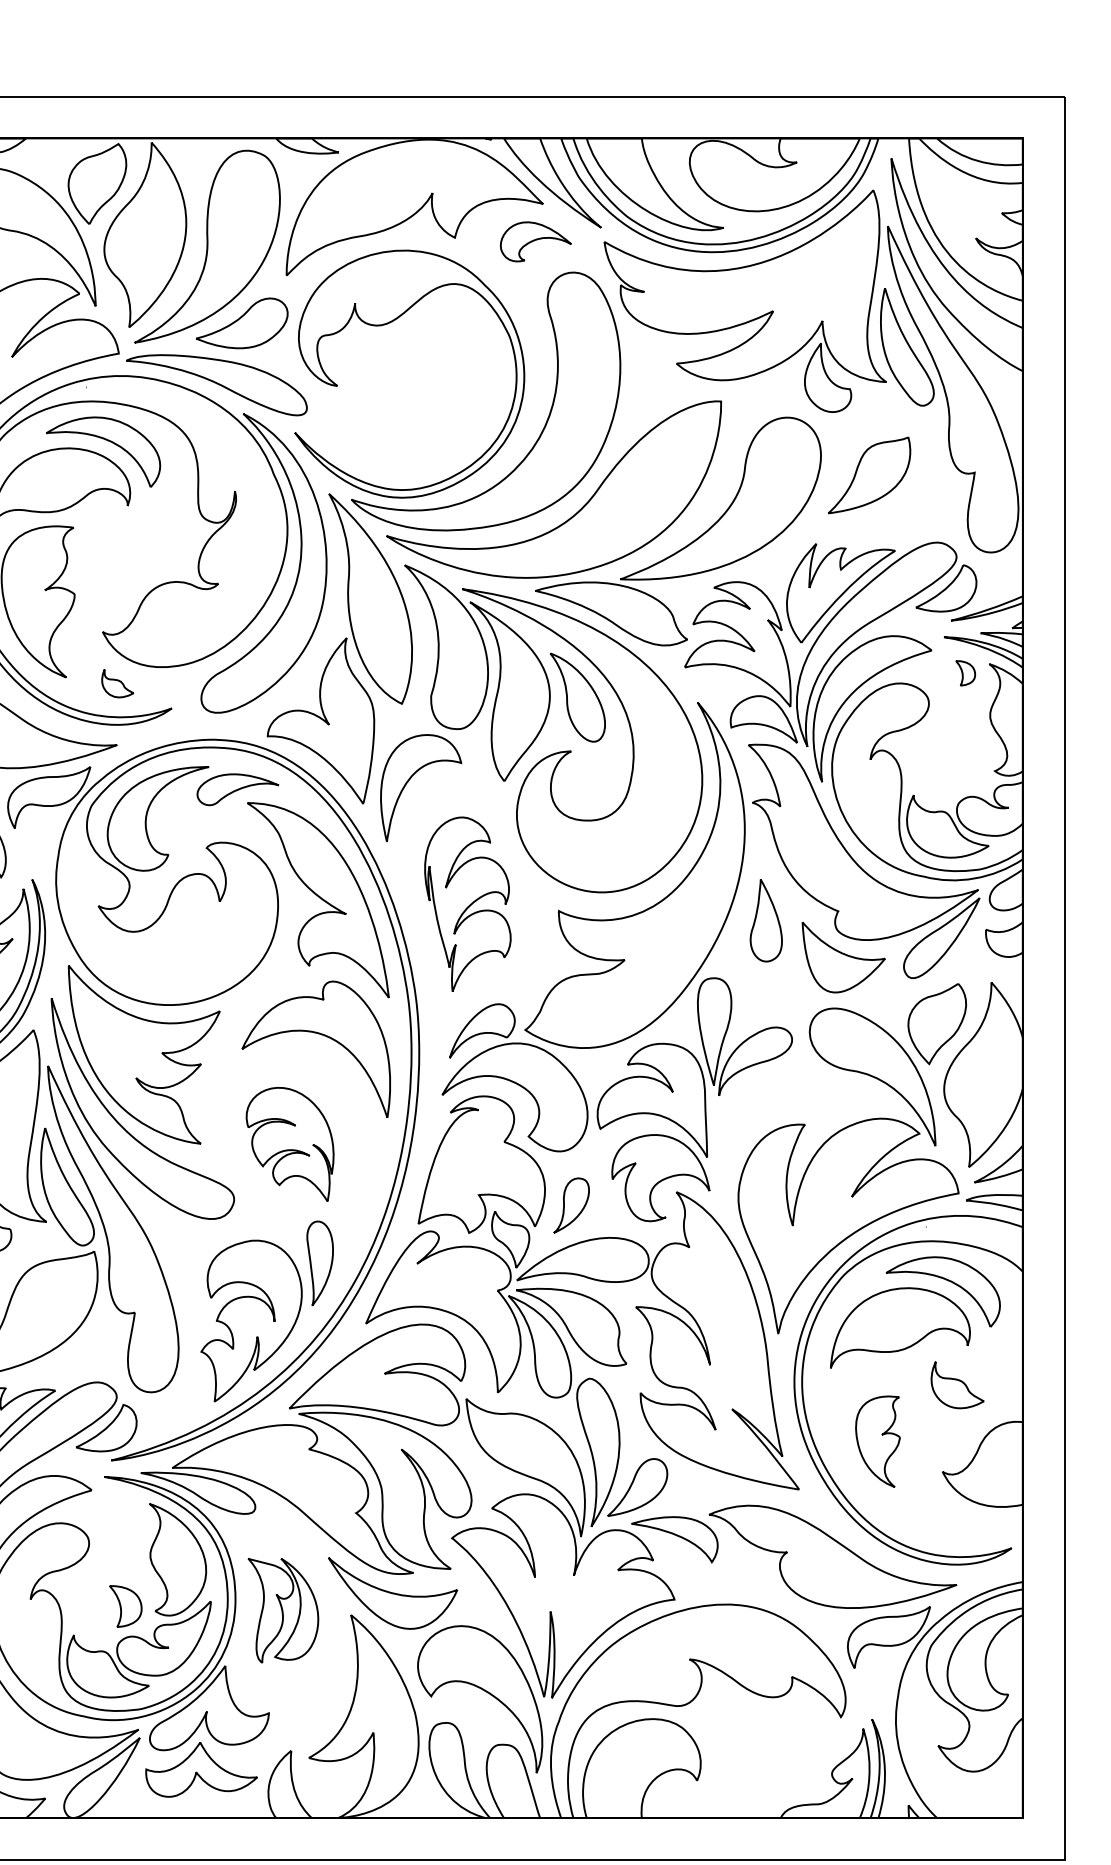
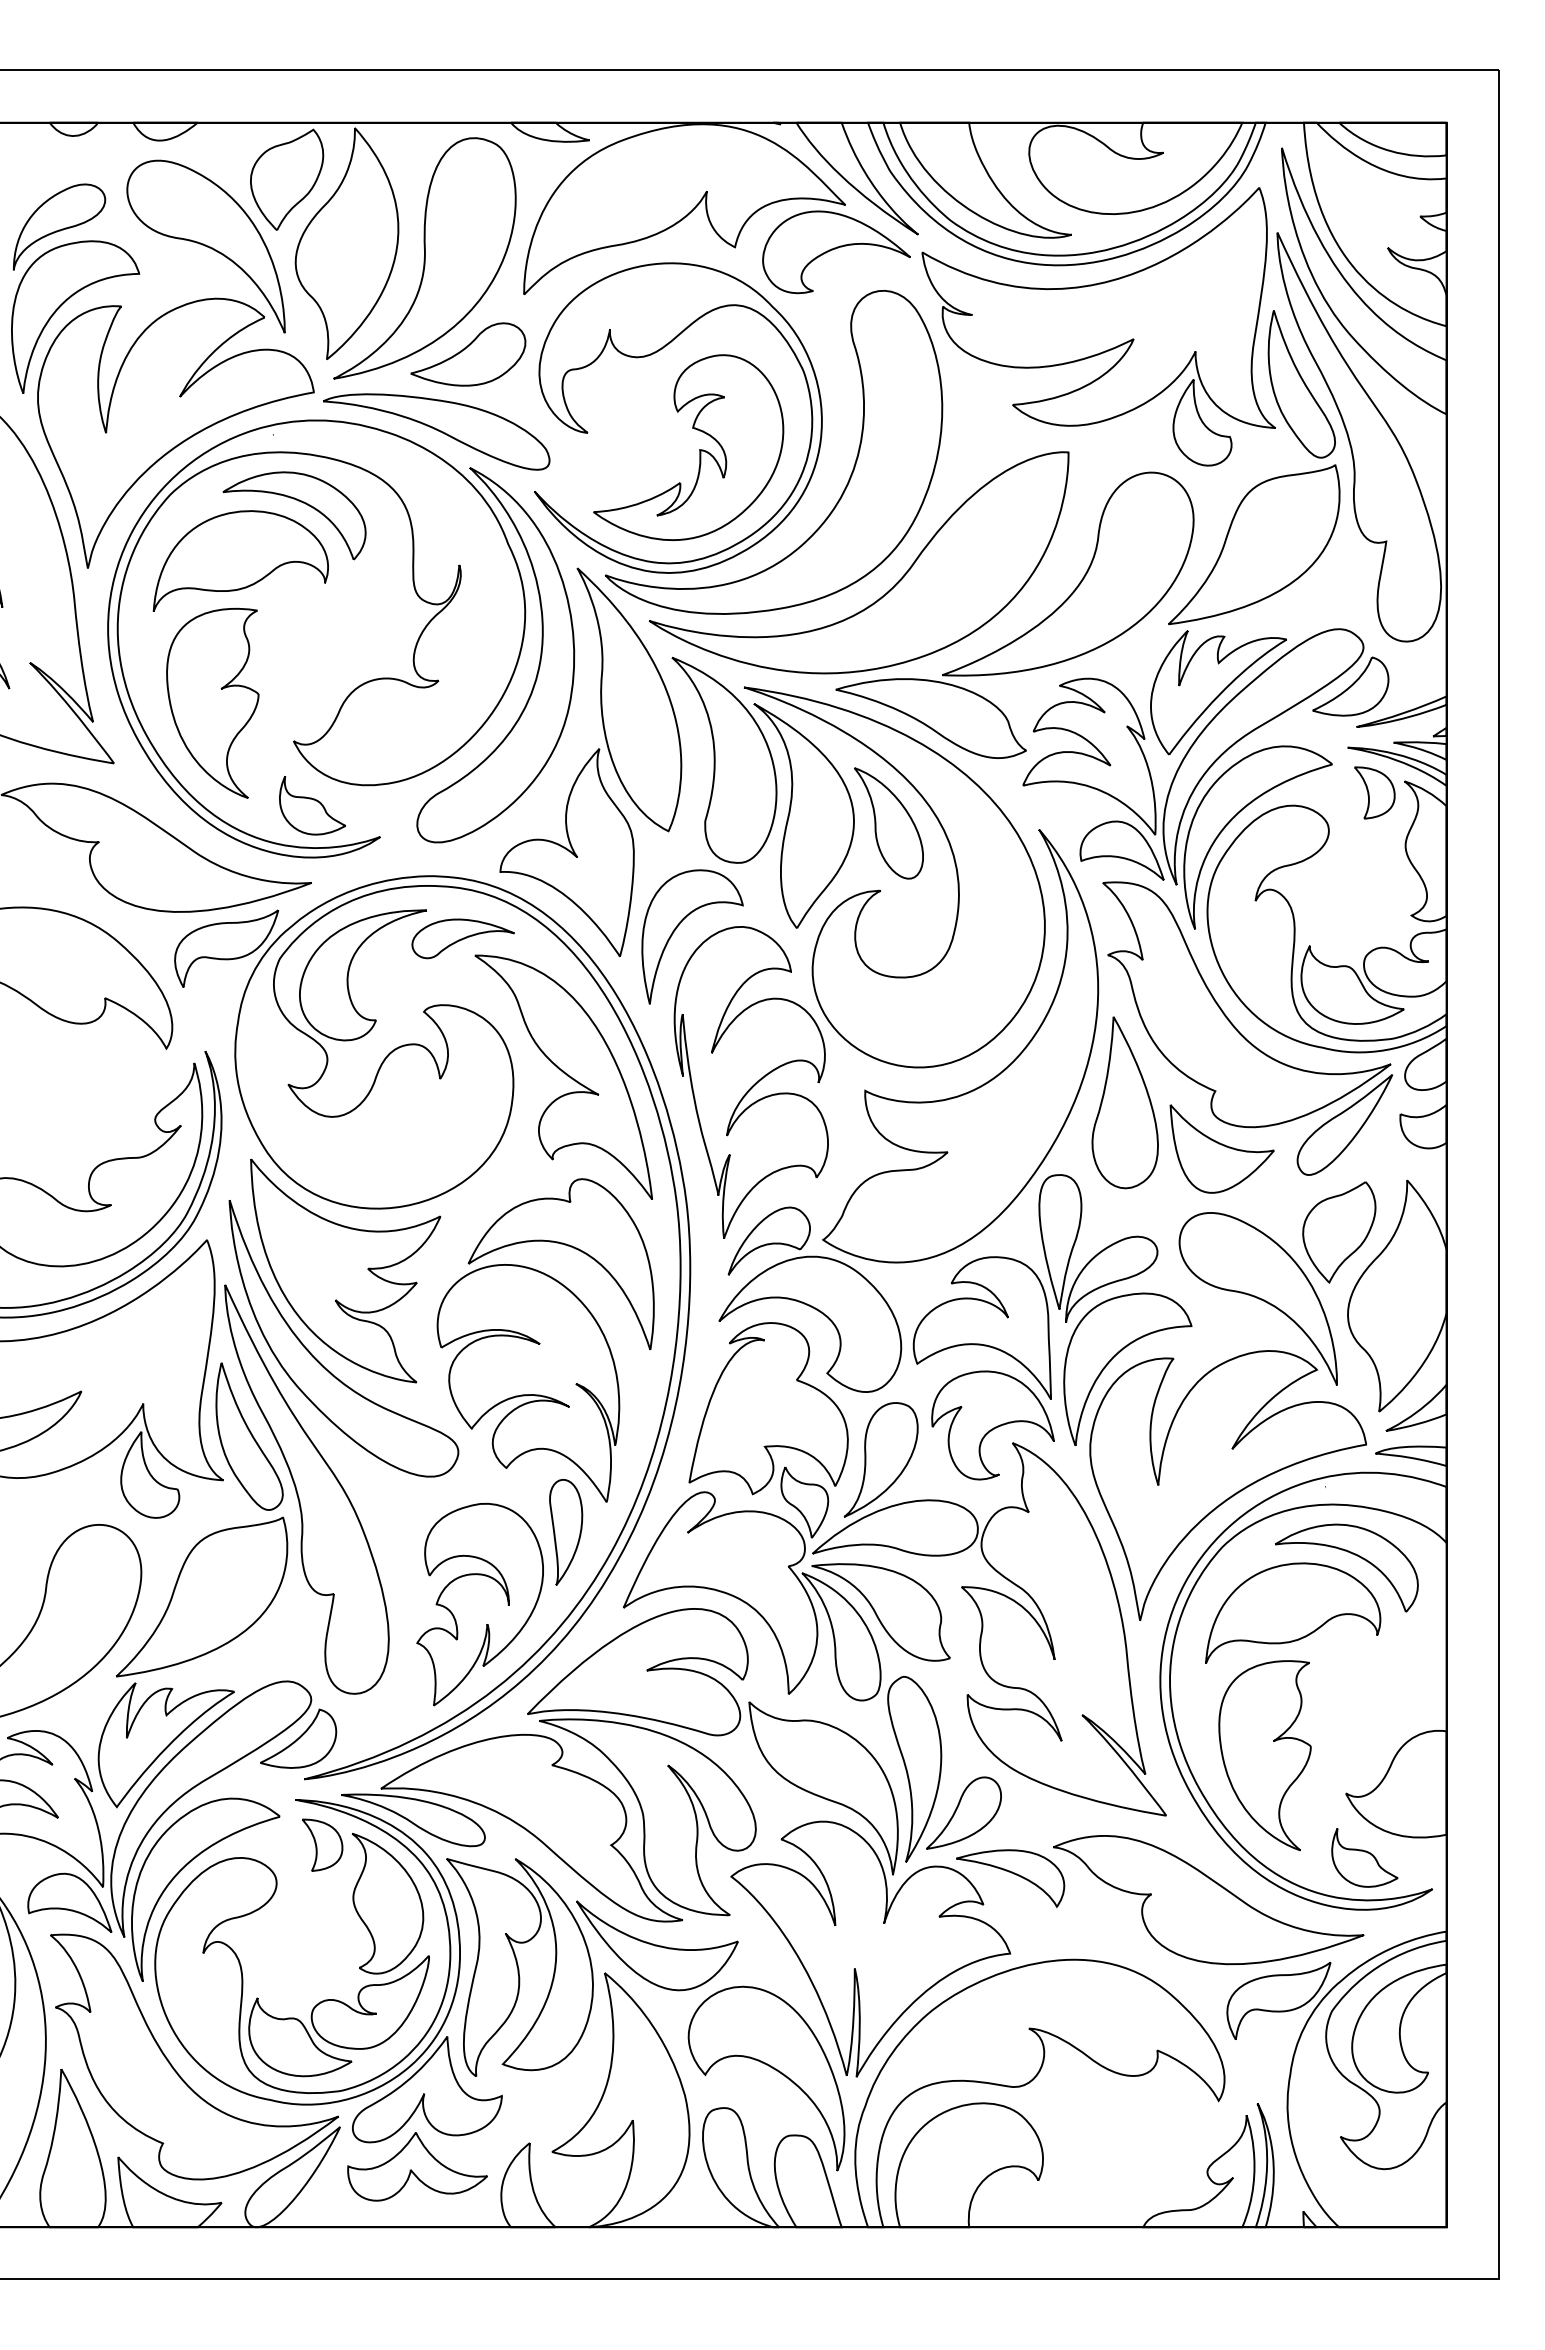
part: (535, 241) -> (836, 252), size x1.67
part: (426, 399) -> (699, 449), added
part: (869, 475) -> (1254, 544), size x1.67
part: (965, 672) -> (1374, 792), size x1.67
part: (117, 683) -> (312, 805), size x1.67
part: (467, 904) -> (750, 1082), size x1.43
part: (765, 920) -> (1124, 1102), size x1.67
part: (758, 1123) -> (1115, 1356), added
part: (290, 1144) -> (528, 1383), size x1.67
part: (571, 1205) -> (880, 1459), size x1.67
part: (957, 1384) -> (1364, 1857), moved
part: (877, 1441) -> (1264, 1755), size x1.67
part: (125, 1605) -> (322, 1844), moved
part: (282, 1610) -> (519, 1967), size x1.67

